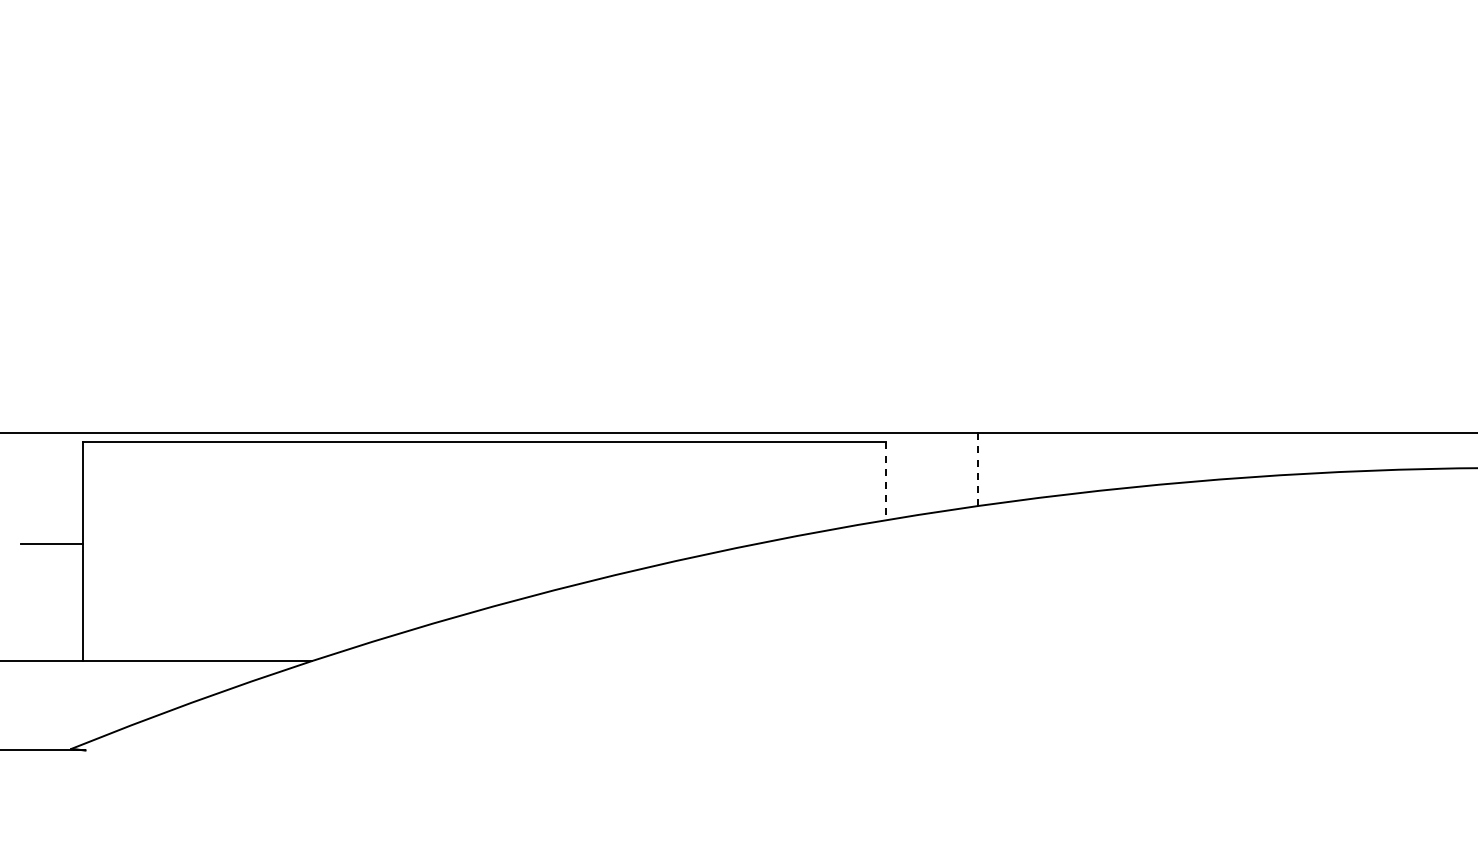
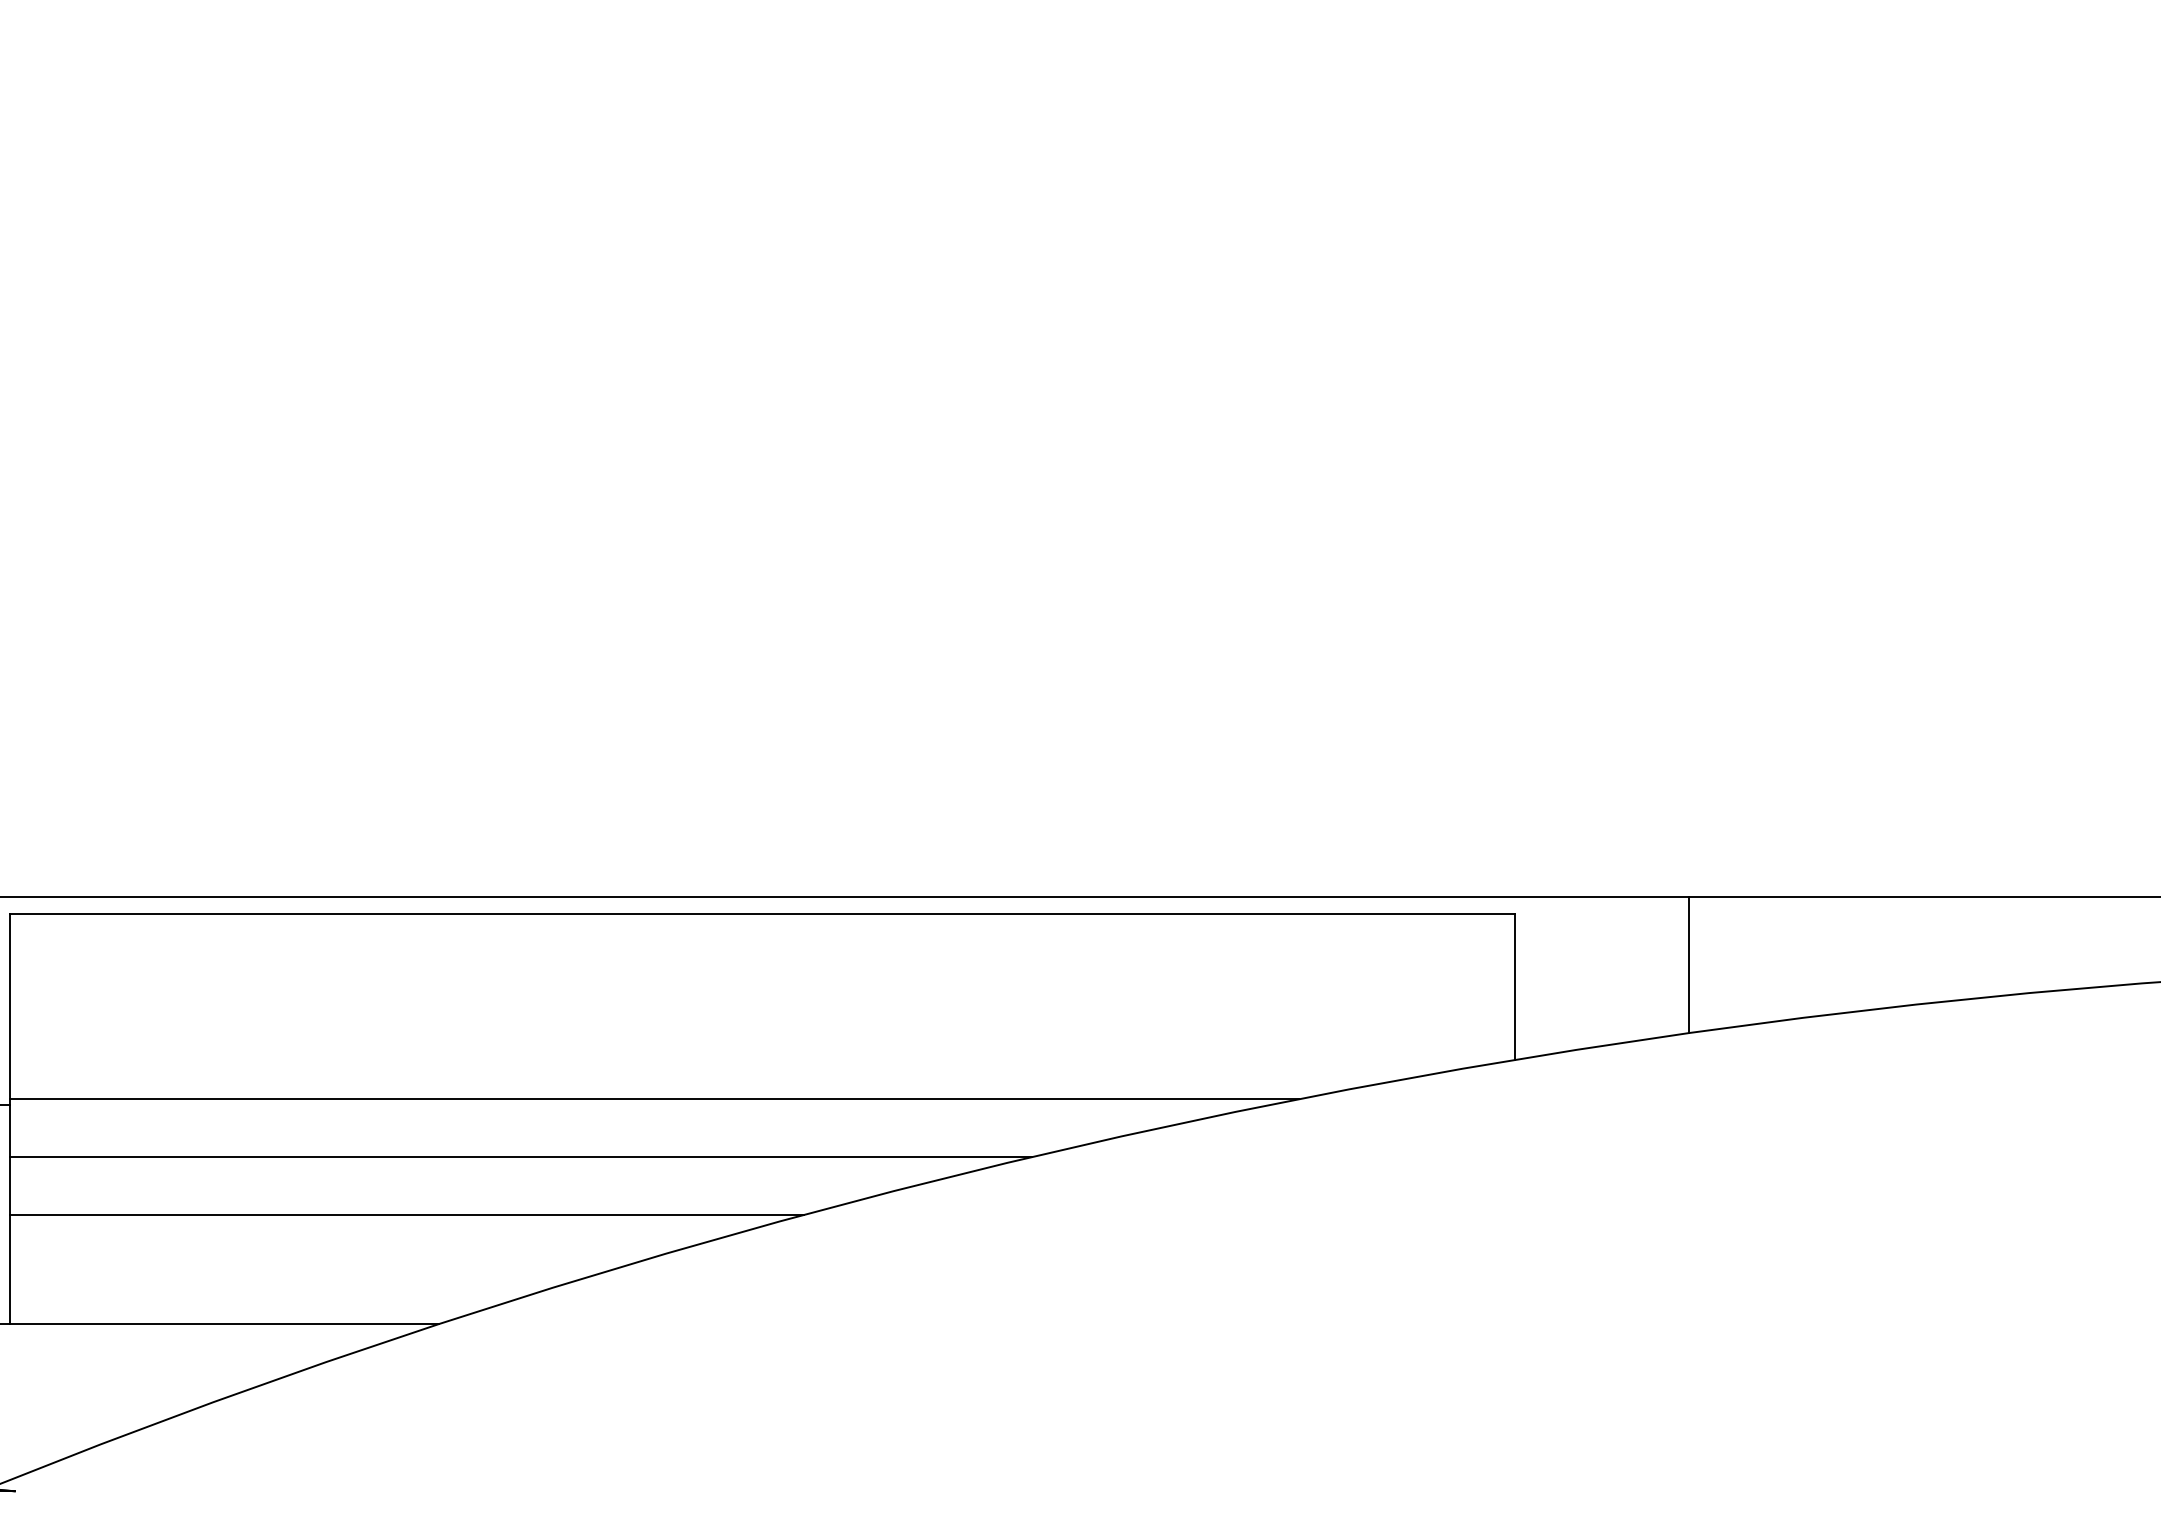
line: (978, 470) -> (1689, 966), dashed -> solid
line: (885, 481) -> (1514, 987), dashed -> solid
line: (426, 541) -> (654, 1099), added
line: (354, 572) -> (519, 1157), added
line: (294, 602) -> (406, 1214), added

